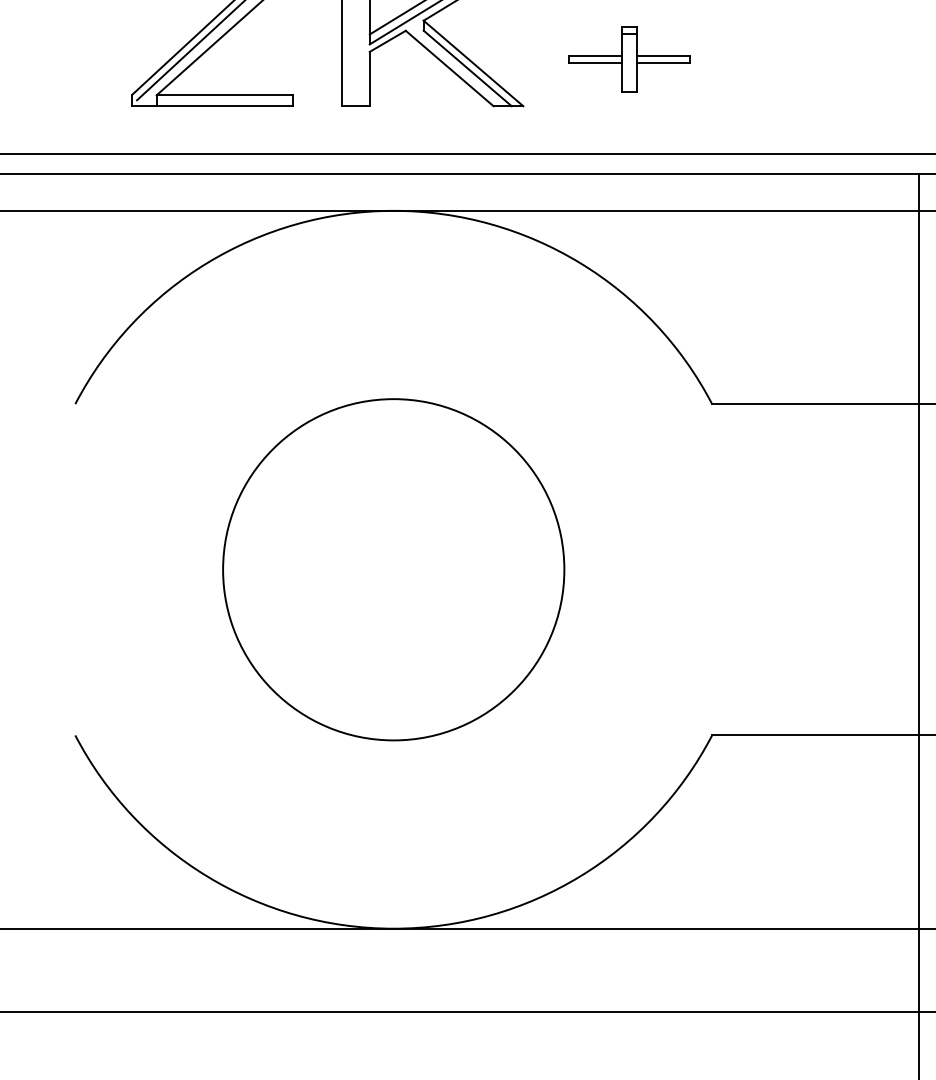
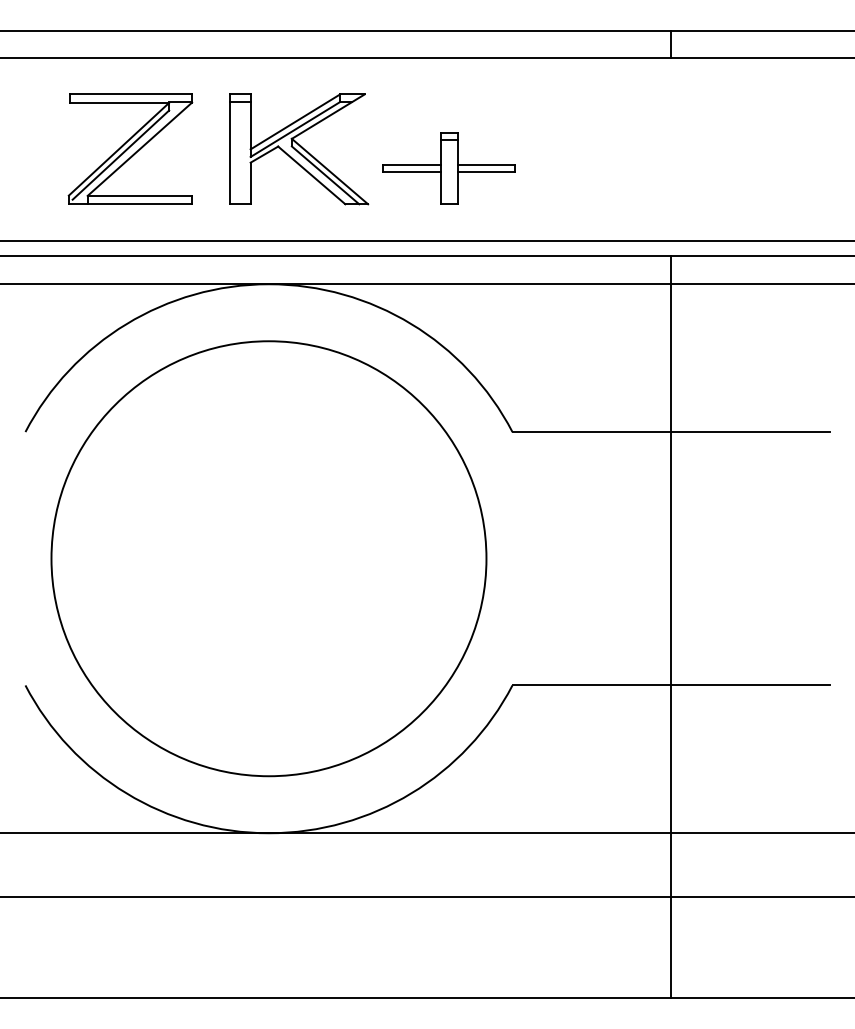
part: (628, 59) -> (448, 168), size x1.43
circle: (393, 569) -> (268, 558), size x1.67

